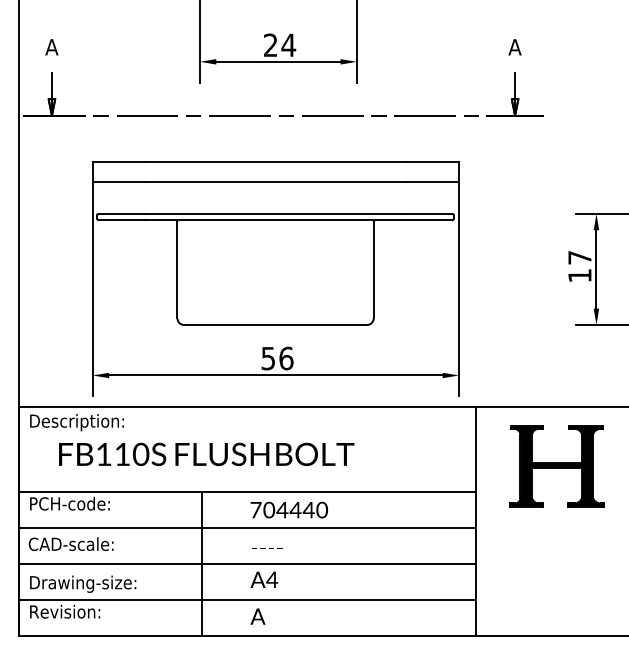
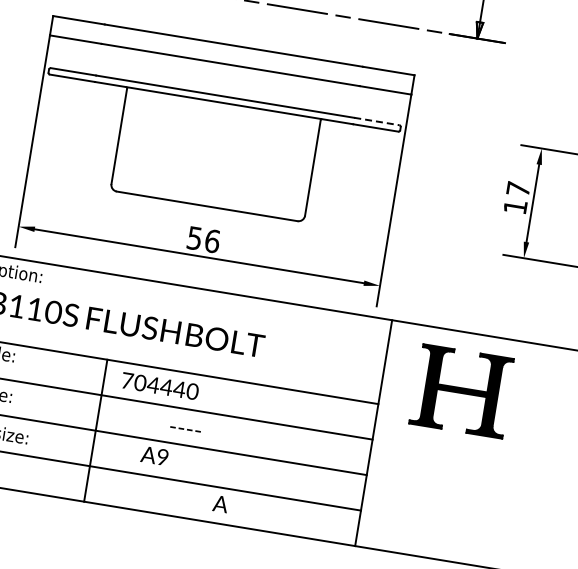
line: (429, 213) -> (377, 121), solid -> dashed
text: (289, 509) -> (160, 385), moved
text: (267, 548) -> (185, 429), moved
text: (272, 579) -> (163, 457), A4 -> A9
text: (257, 616) -> (220, 503), moved

